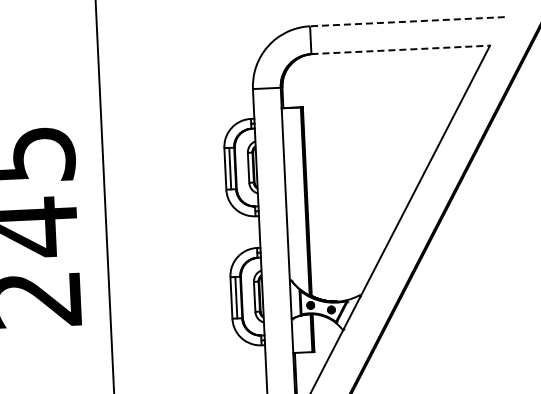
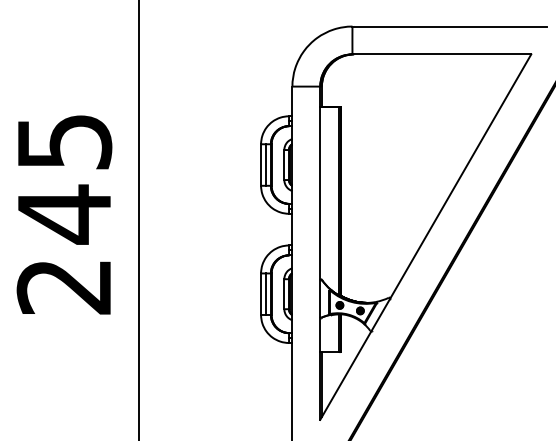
line: (407, 21) -> (449, 26), dashed -> solid
line: (401, 49) -> (442, 54), dashed -> solid

